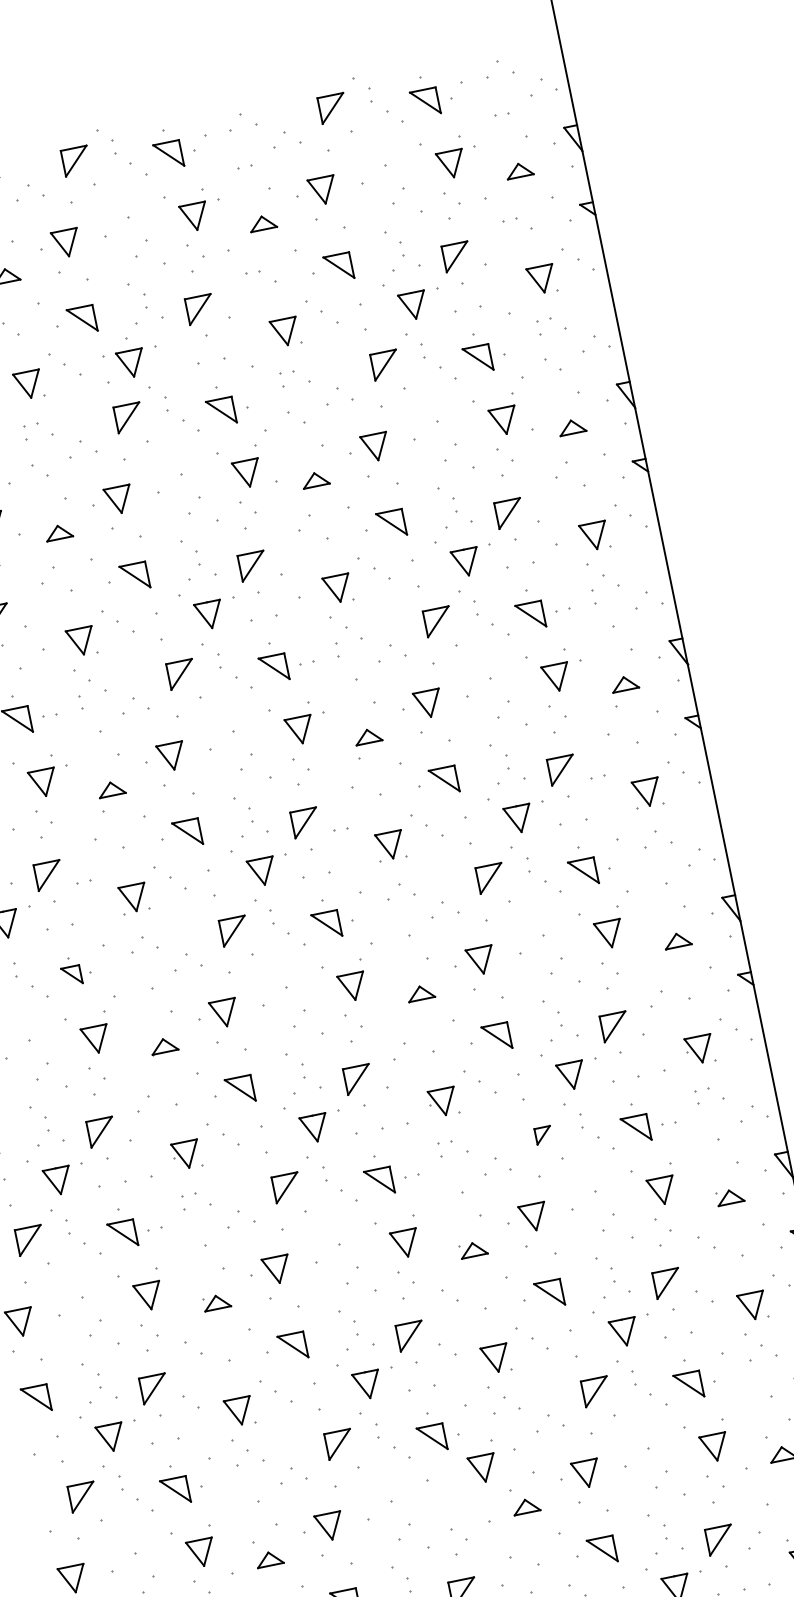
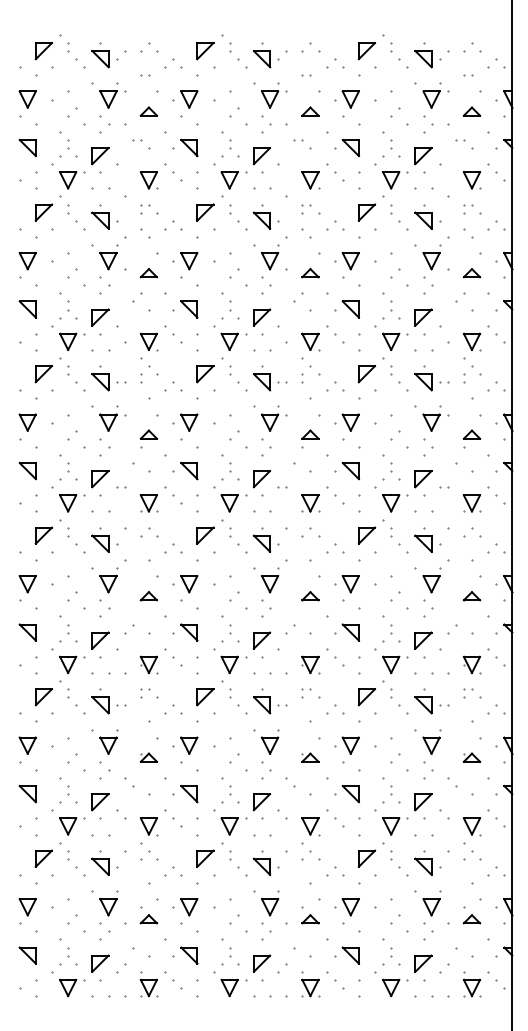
part: (137, 362) -> (233, 180), moved
part: (75, 970) -> (104, 539), size x1.43
part: (543, 1135) -> (366, 697), size x1.67
part: (482, 1462) -> (270, 903), moved

